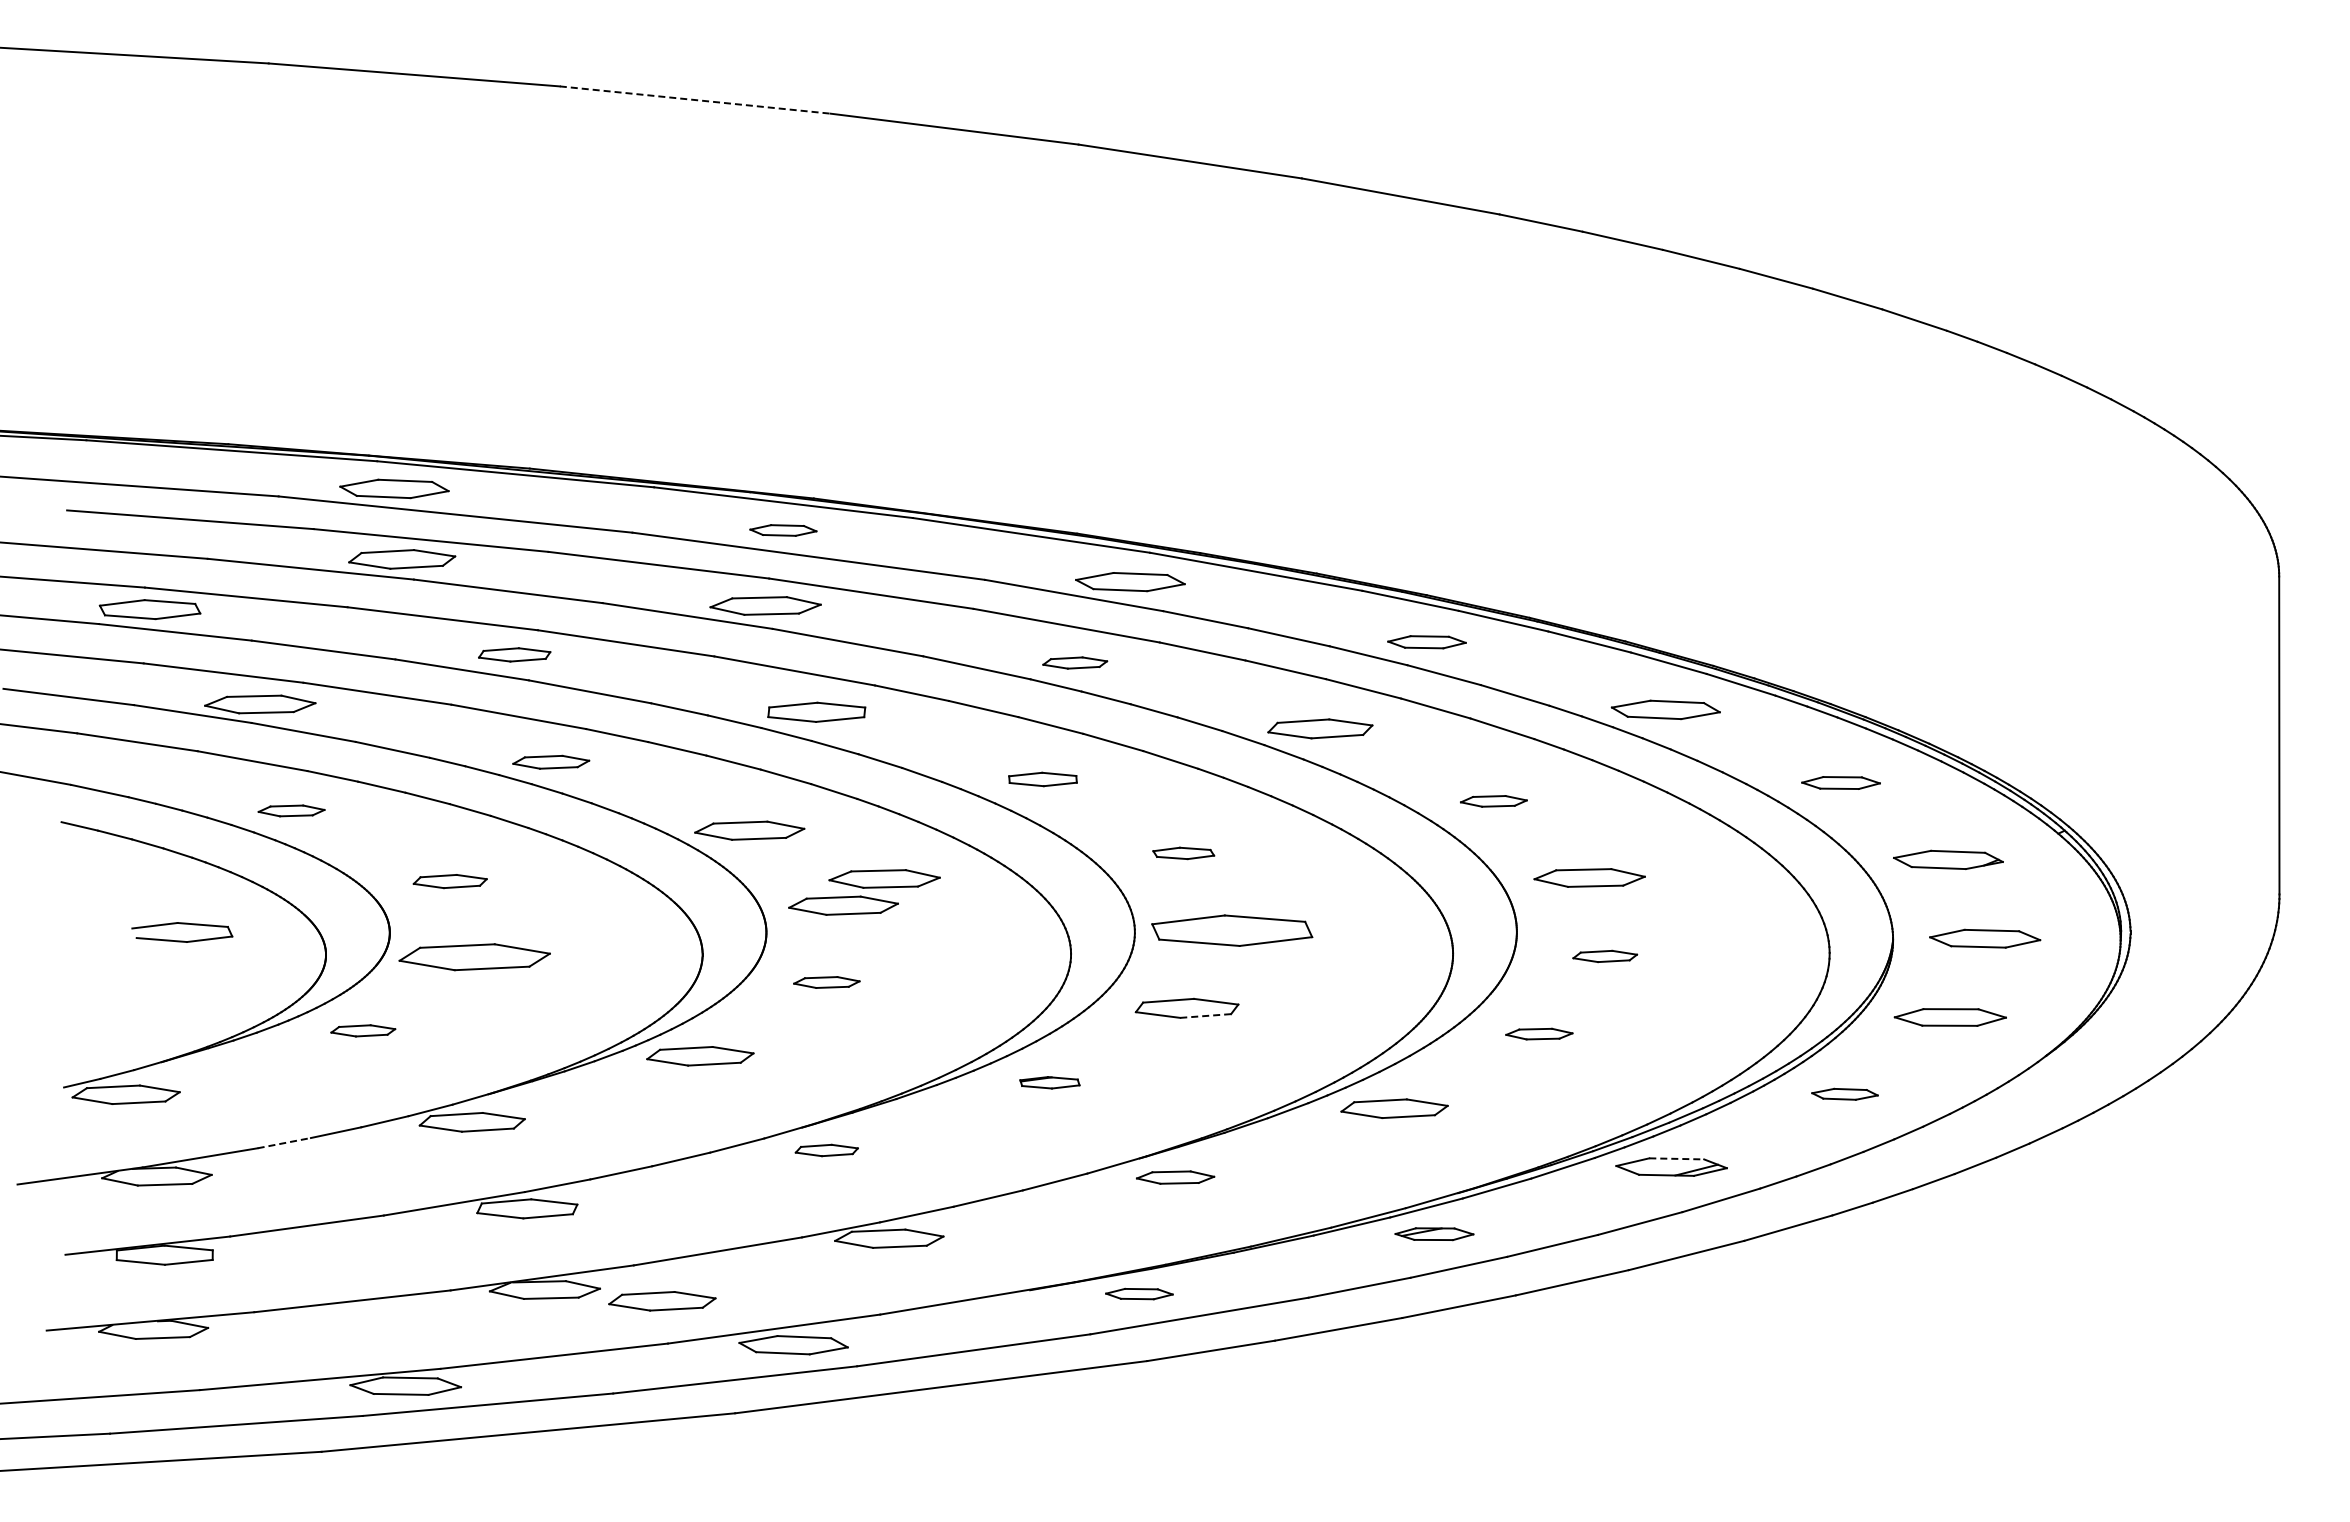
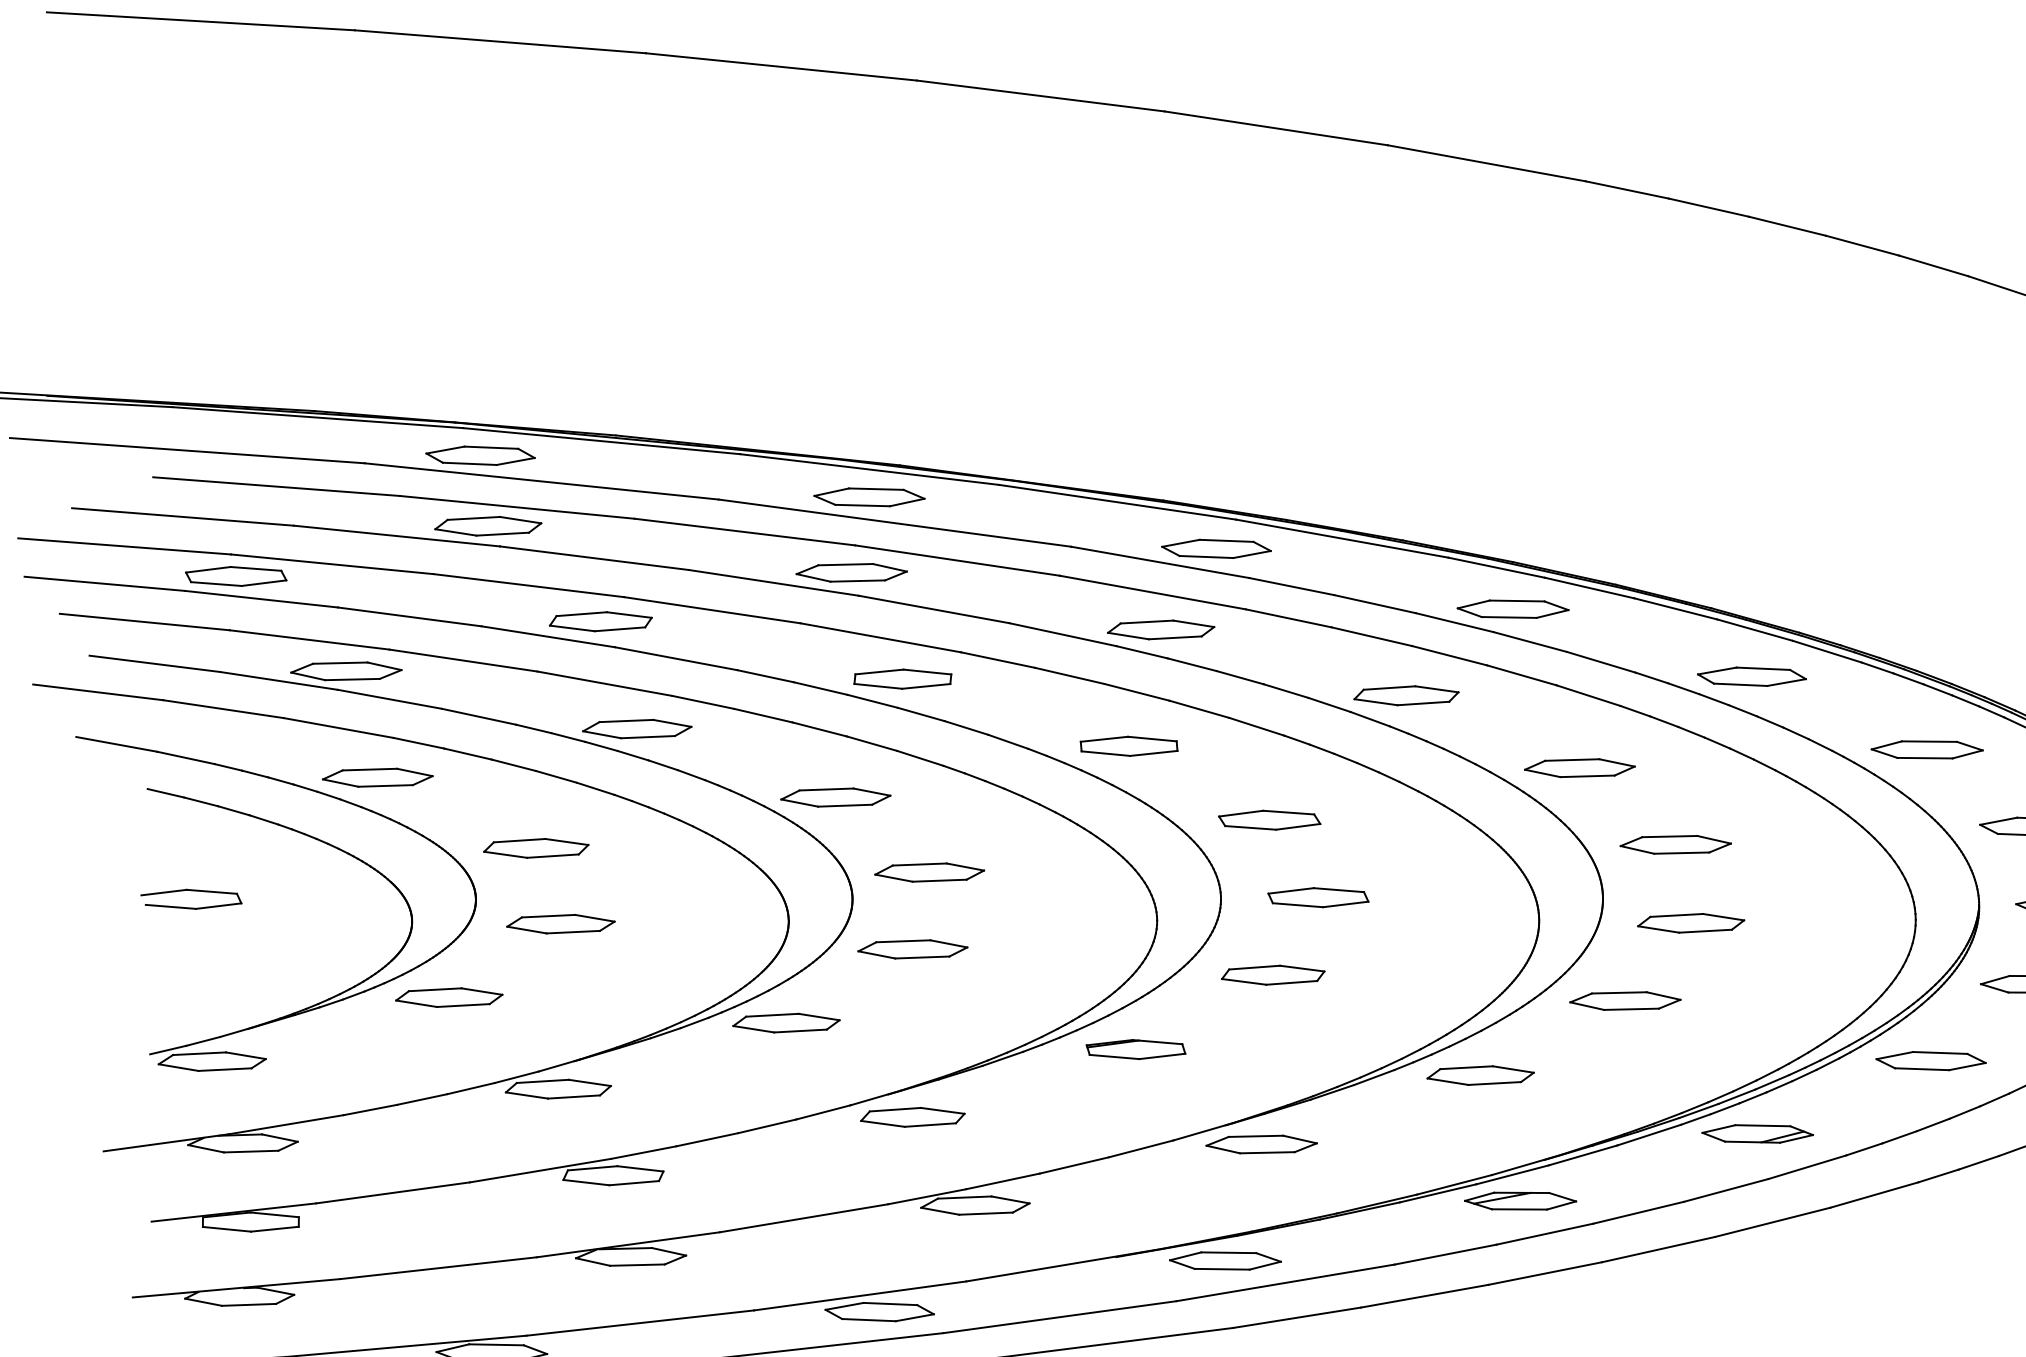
line: (695, 100) -> (781, 67), dashed -> solid
part: (783, 530) -> (869, 497), size x1.67
part: (1426, 641) -> (1512, 608), size x1.43
part: (514, 654) -> (600, 621), size x1.43
part: (1075, 662) -> (1161, 629), size x1.67
part: (551, 762) -> (637, 729), size x1.43
part: (1042, 779) -> (1128, 746), size x1.43
part: (1840, 782) -> (1926, 749), size x1.43
part: (1493, 801) -> (1579, 768), size x1.67
part: (291, 810) -> (377, 777), size x1.67
part: (1183, 853) -> (1269, 820), size x1.67
part: (884, 878) -> (970, 845), removed
part: (450, 881) -> (536, 848), size x1.43
part: (182, 924) -> (191, 891), moved
part: (1232, 930) -> (1318, 897), size x0.62
part: (1605, 956) -> (1691, 923), size x1.67
part: (474, 957) -> (560, 924), size x0.71
part: (826, 982) -> (912, 949), size x1.67
line: (1205, 1016) -> (1291, 983), dashed -> solid
part: (363, 1030) -> (449, 997), size x1.67
part: (1539, 1033) -> (1625, 1000), size x1.67
part: (1049, 1082) -> (1135, 1049), size x1.67
part: (1844, 1094) -> (1930, 1061), size x1.67
line: (284, 1143) -> (370, 1110), dashed -> solid
part: (826, 1150) -> (912, 1117), size x1.67
line: (1677, 1158) -> (1763, 1125), dashed -> solid
part: (1175, 1177) -> (1261, 1144), size x1.43
part: (1434, 1233) -> (1520, 1200), size x1.43
part: (1139, 1293) -> (1225, 1260), size x1.67
part: (662, 1301) -> (748, 1268), removed

